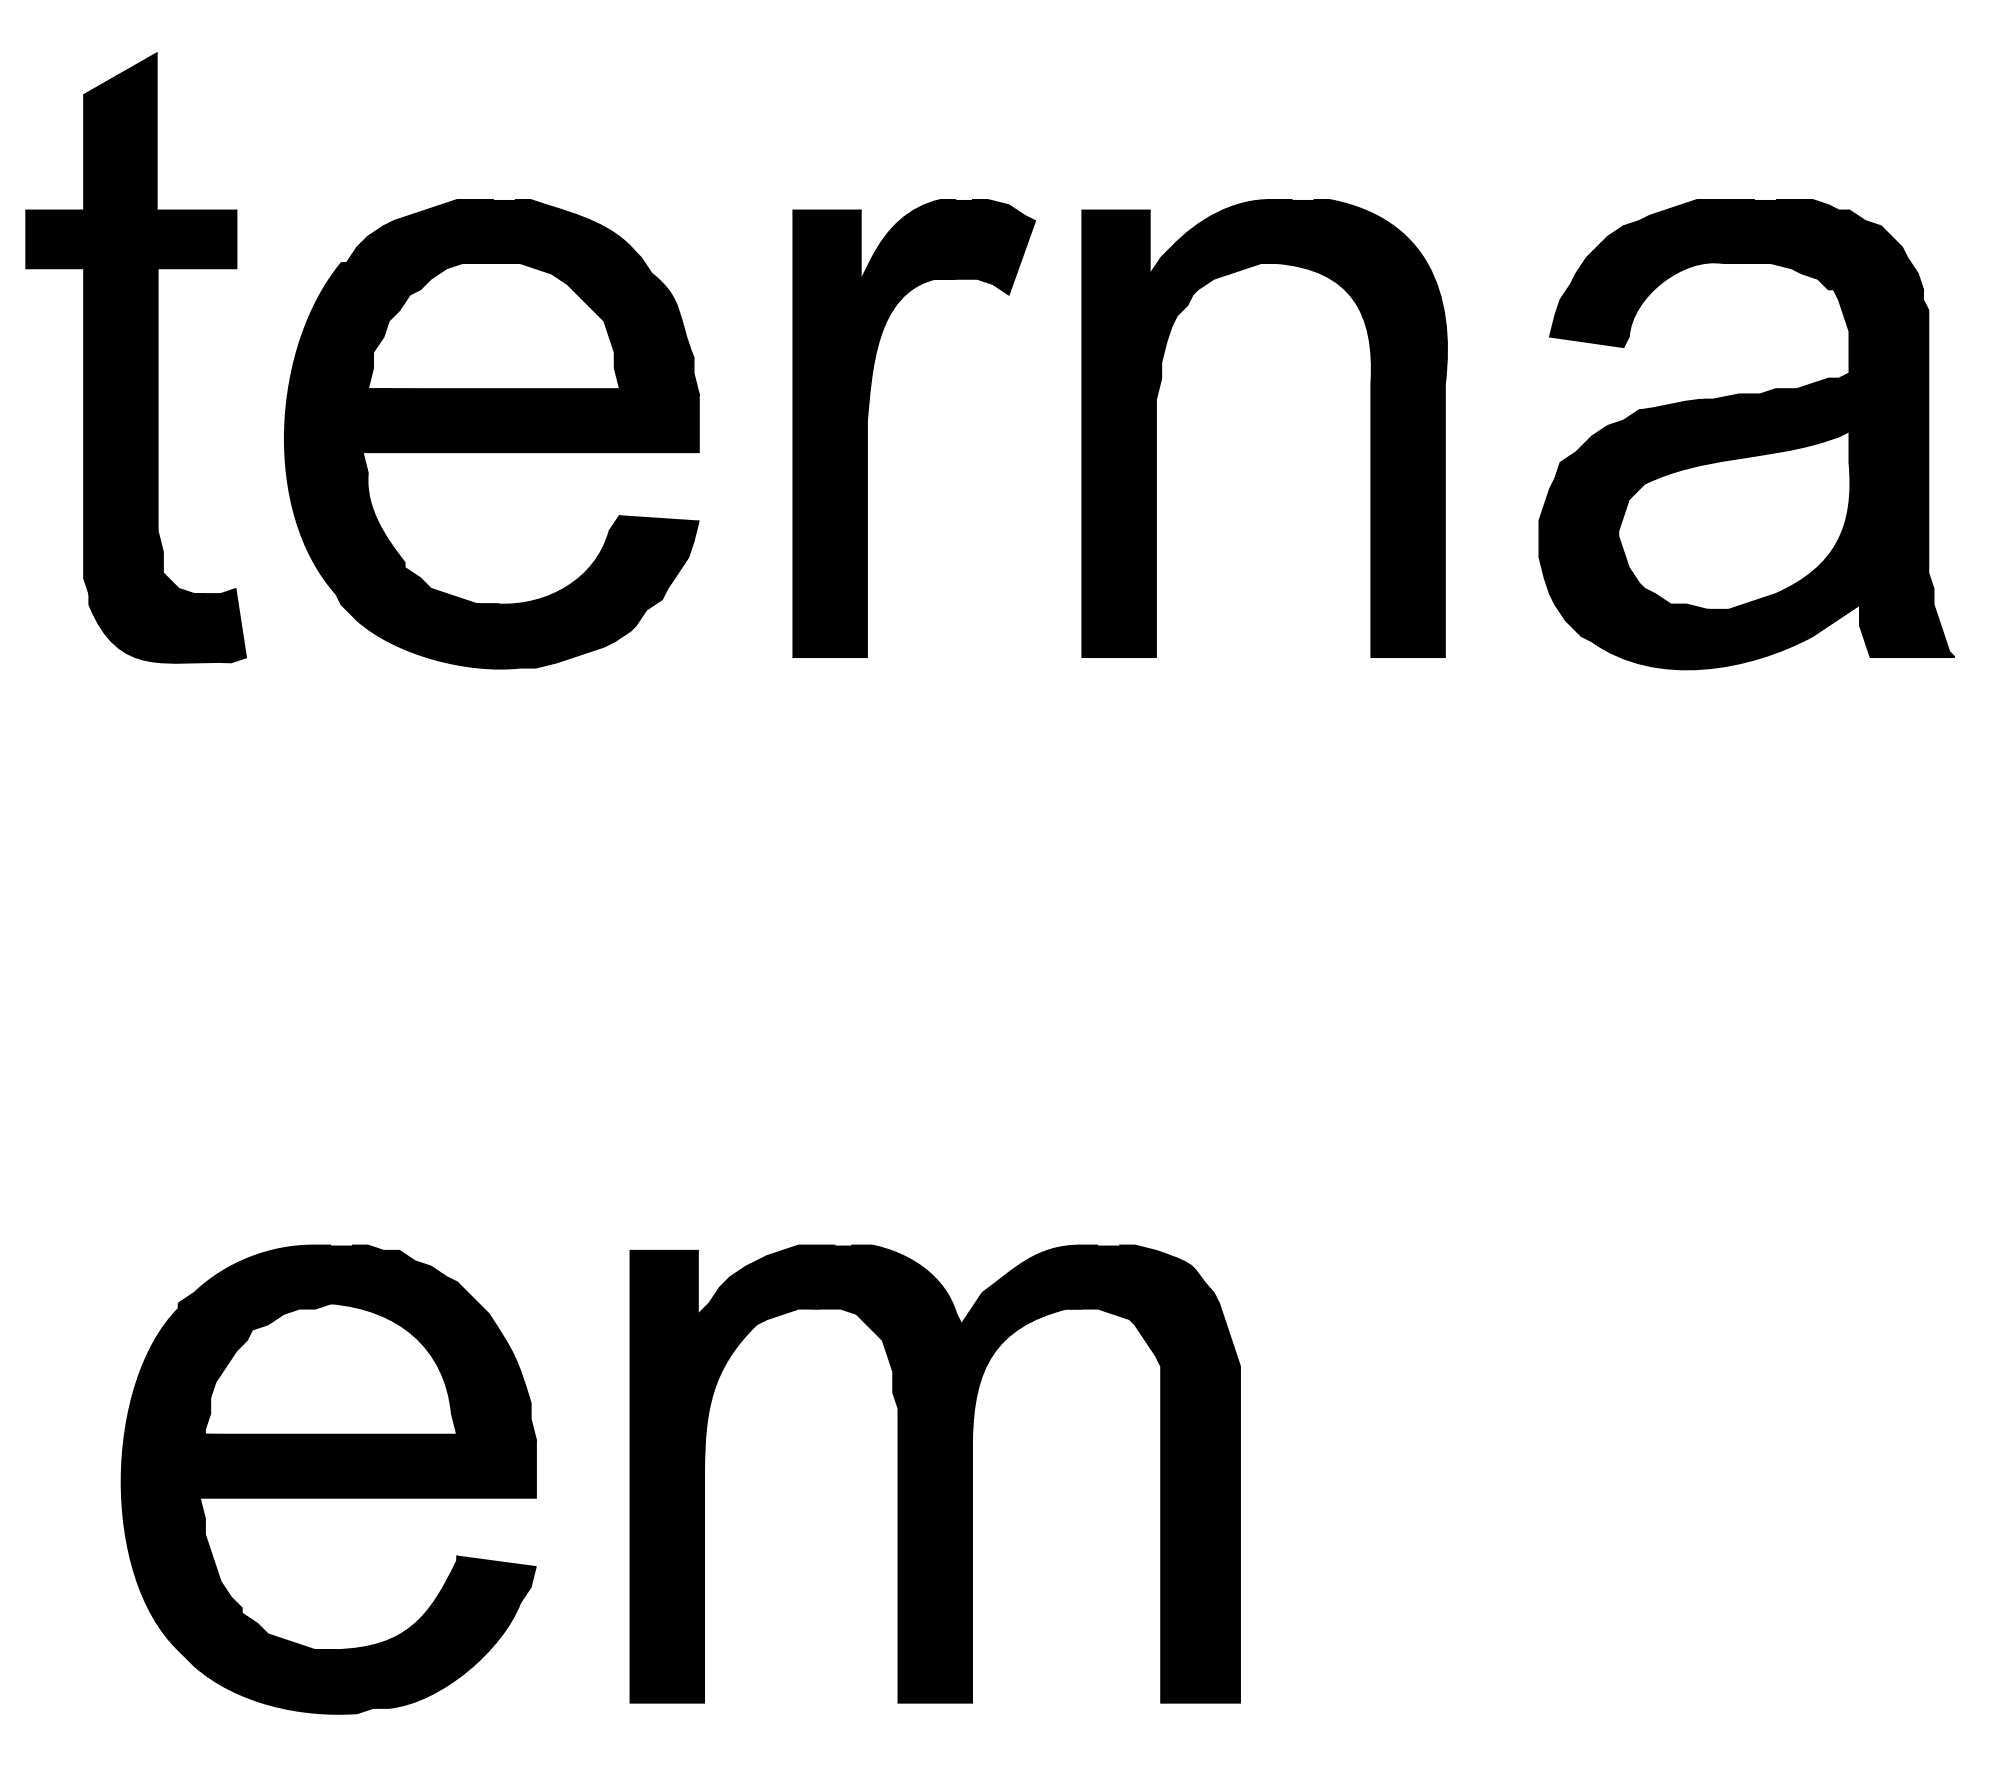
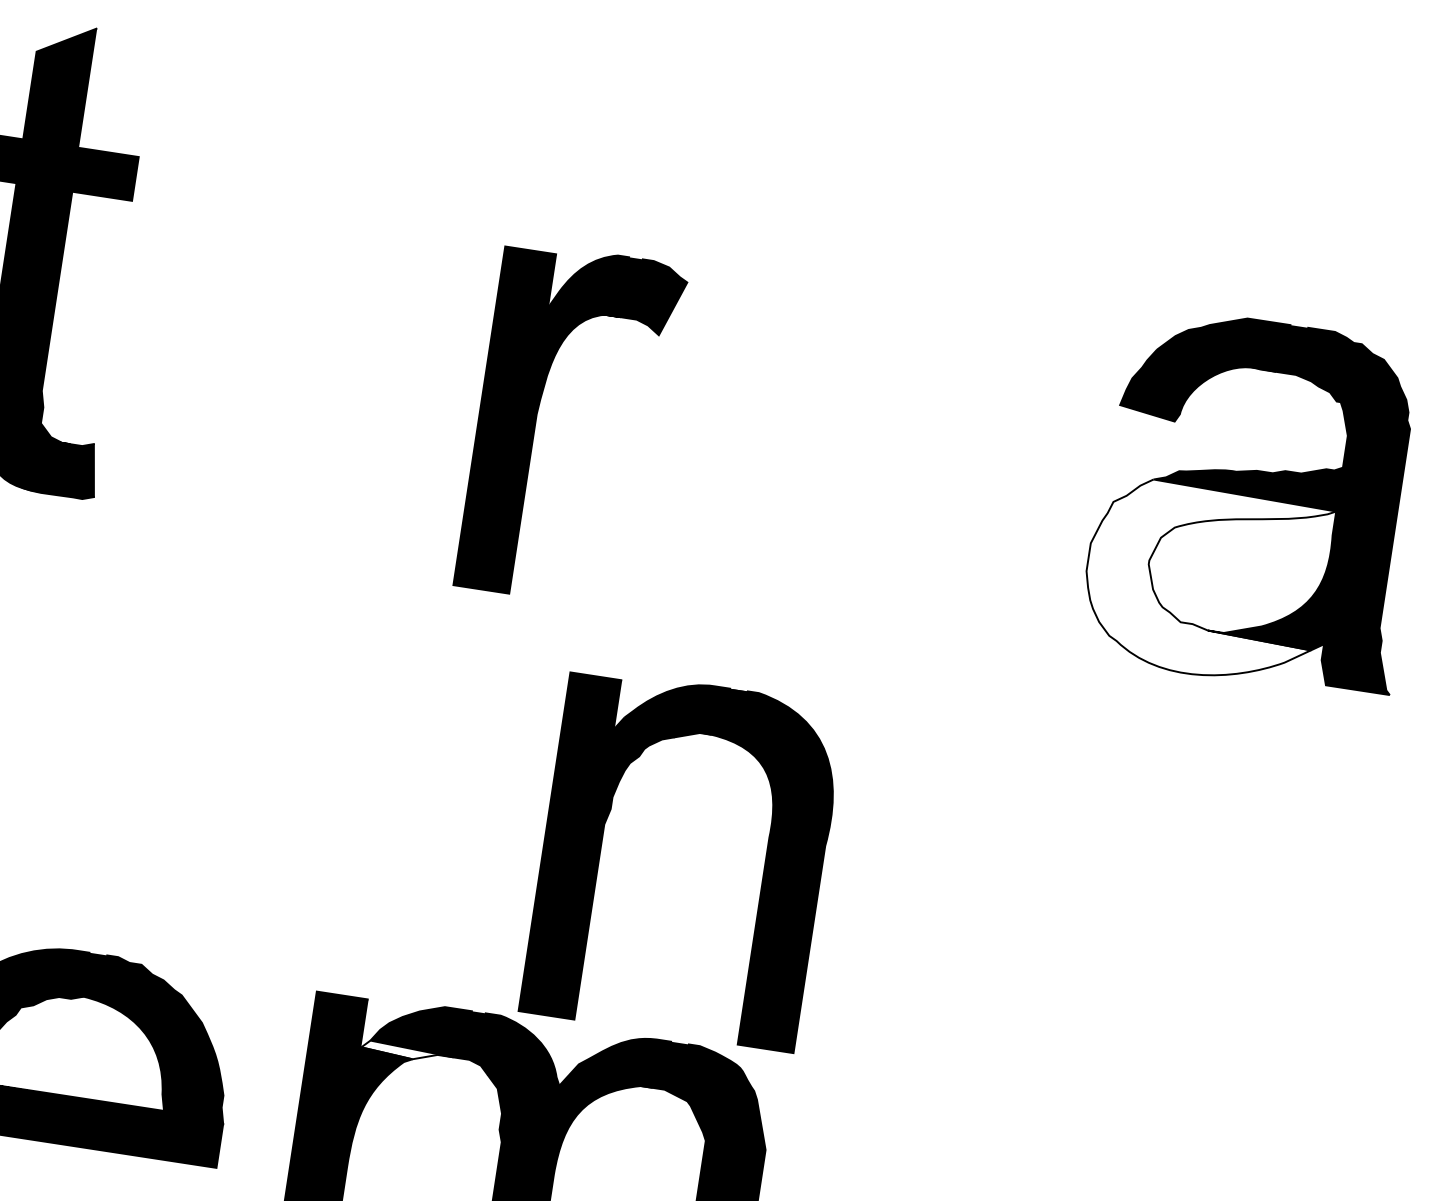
part: (867, 428) -> (536, 420), moved
part: (1370, 428) -> (763, 871), moved
part: (491, 434) -> (306, 356), removed
fill: (1694, 547) -> (1205, 581), removed
fill: (758, 1311) -> (406, 1052), removed

